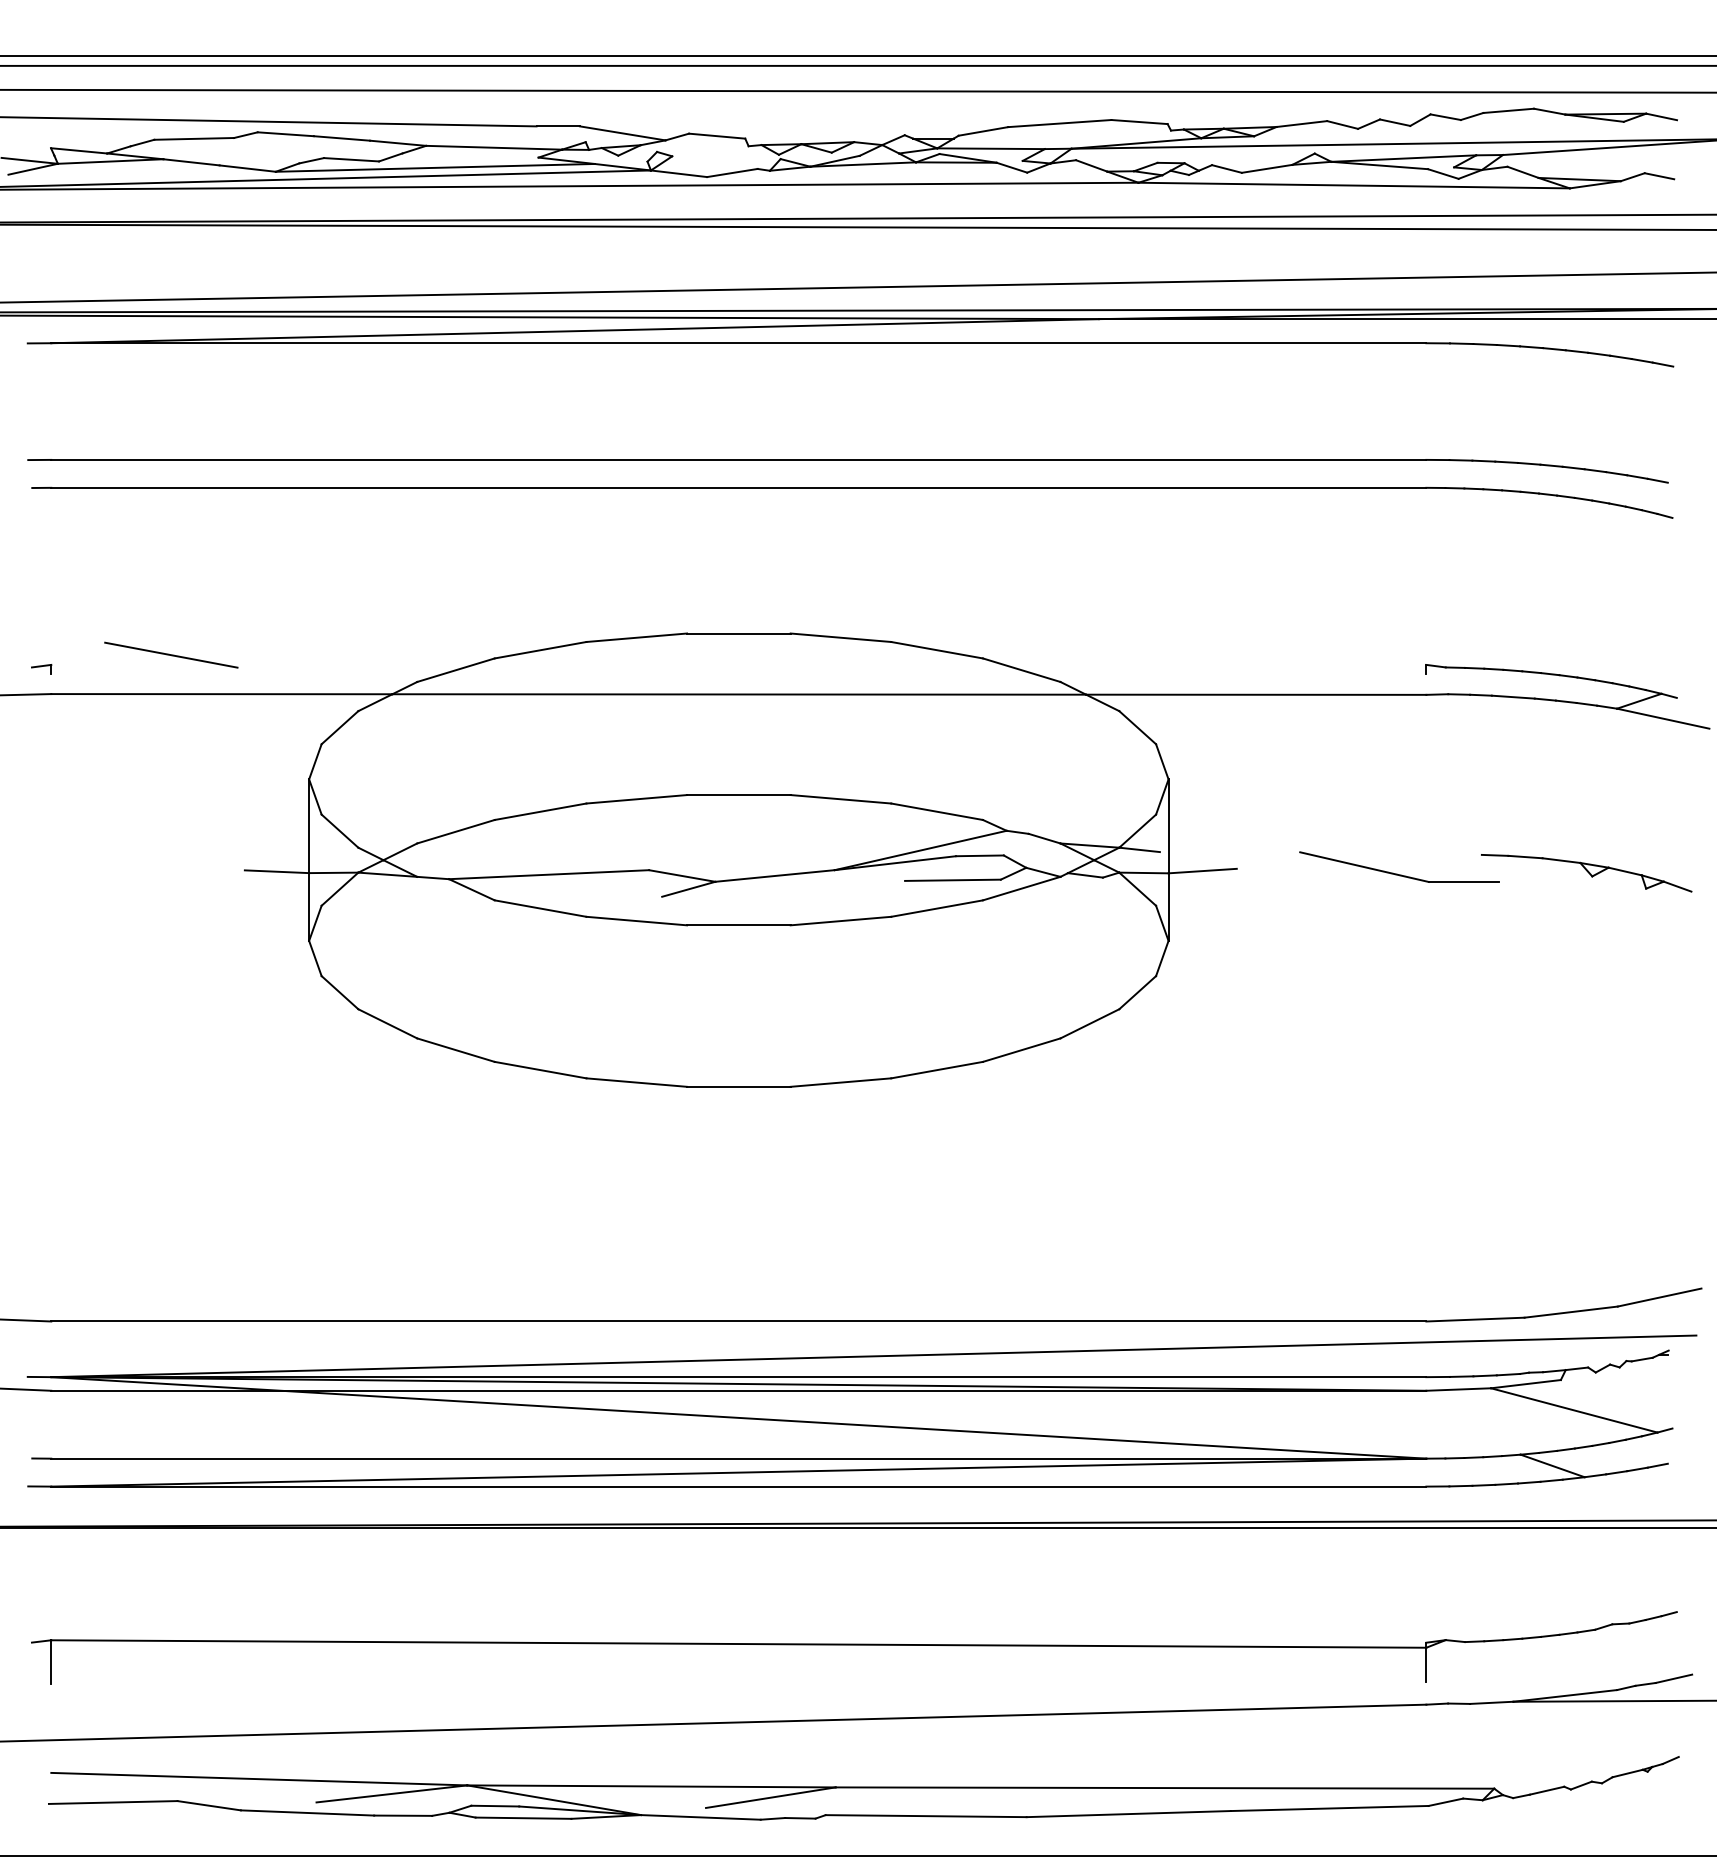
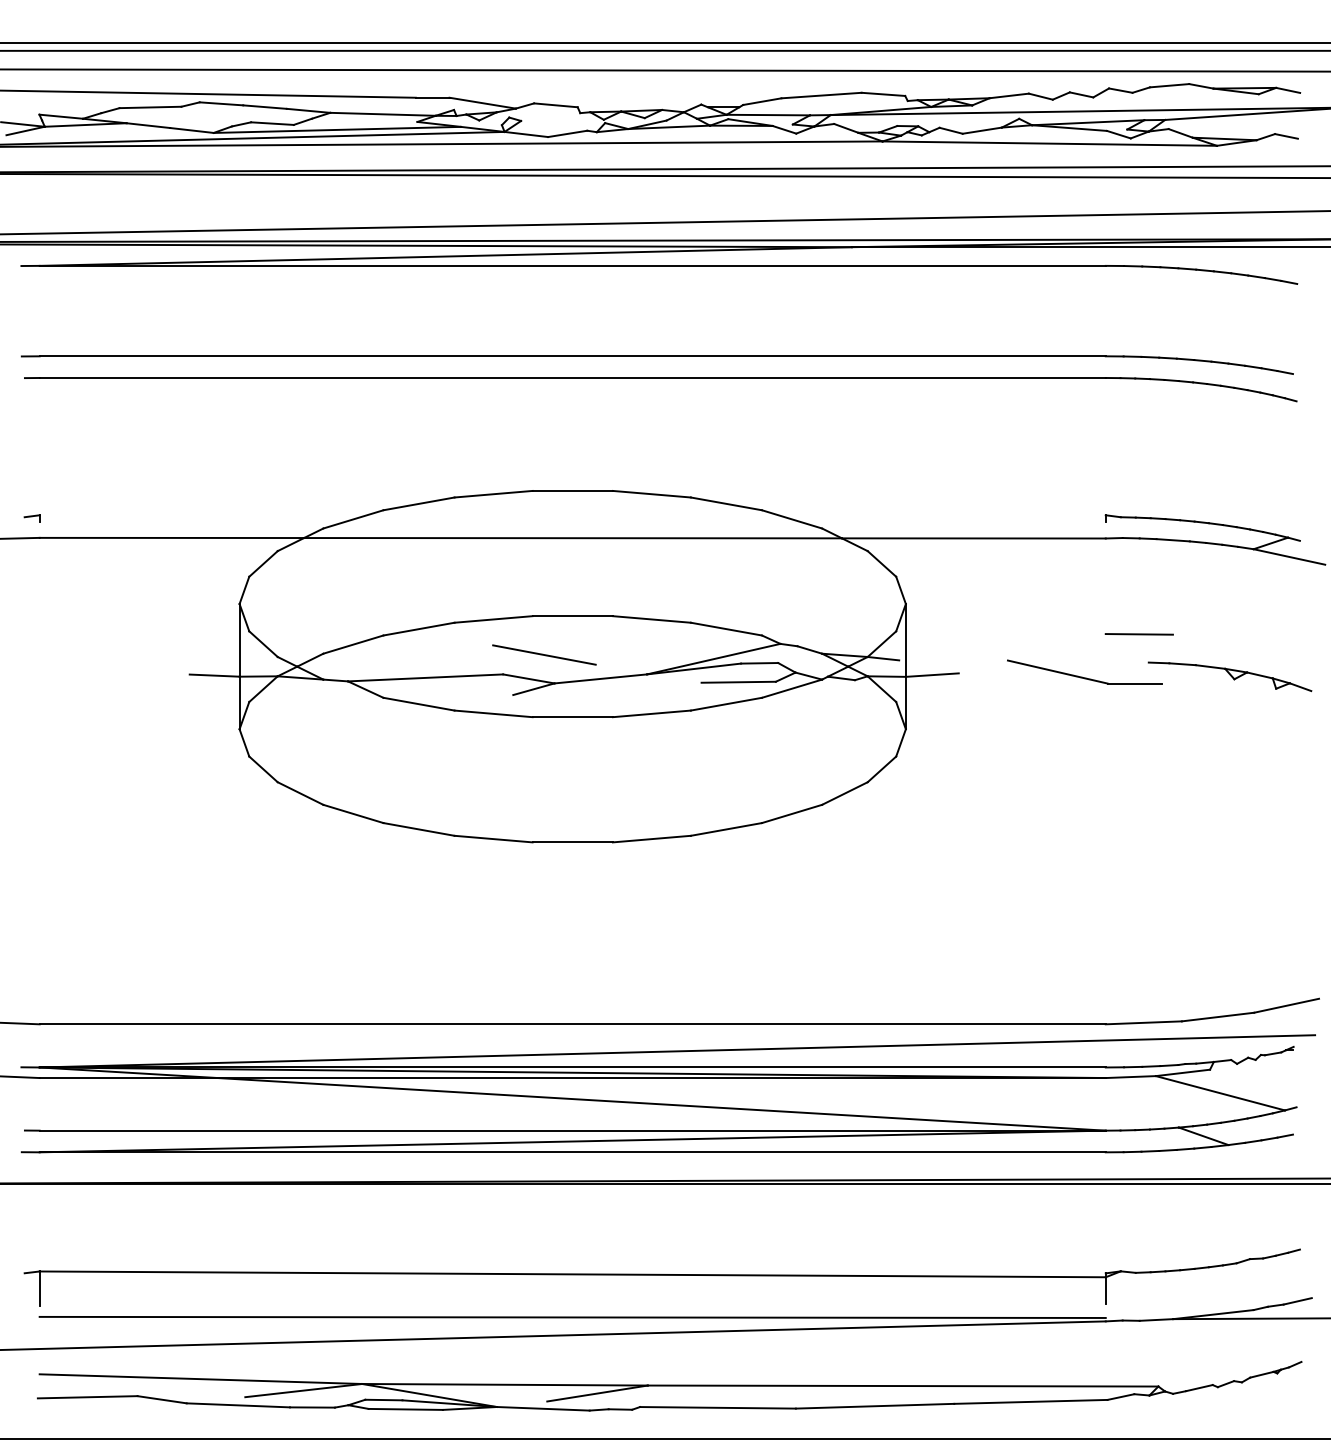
line: (171, 654) -> (544, 654), moved
line: (1469, 818) -> (1139, 634), added
line: (738, 1699) -> (572, 1317), added

